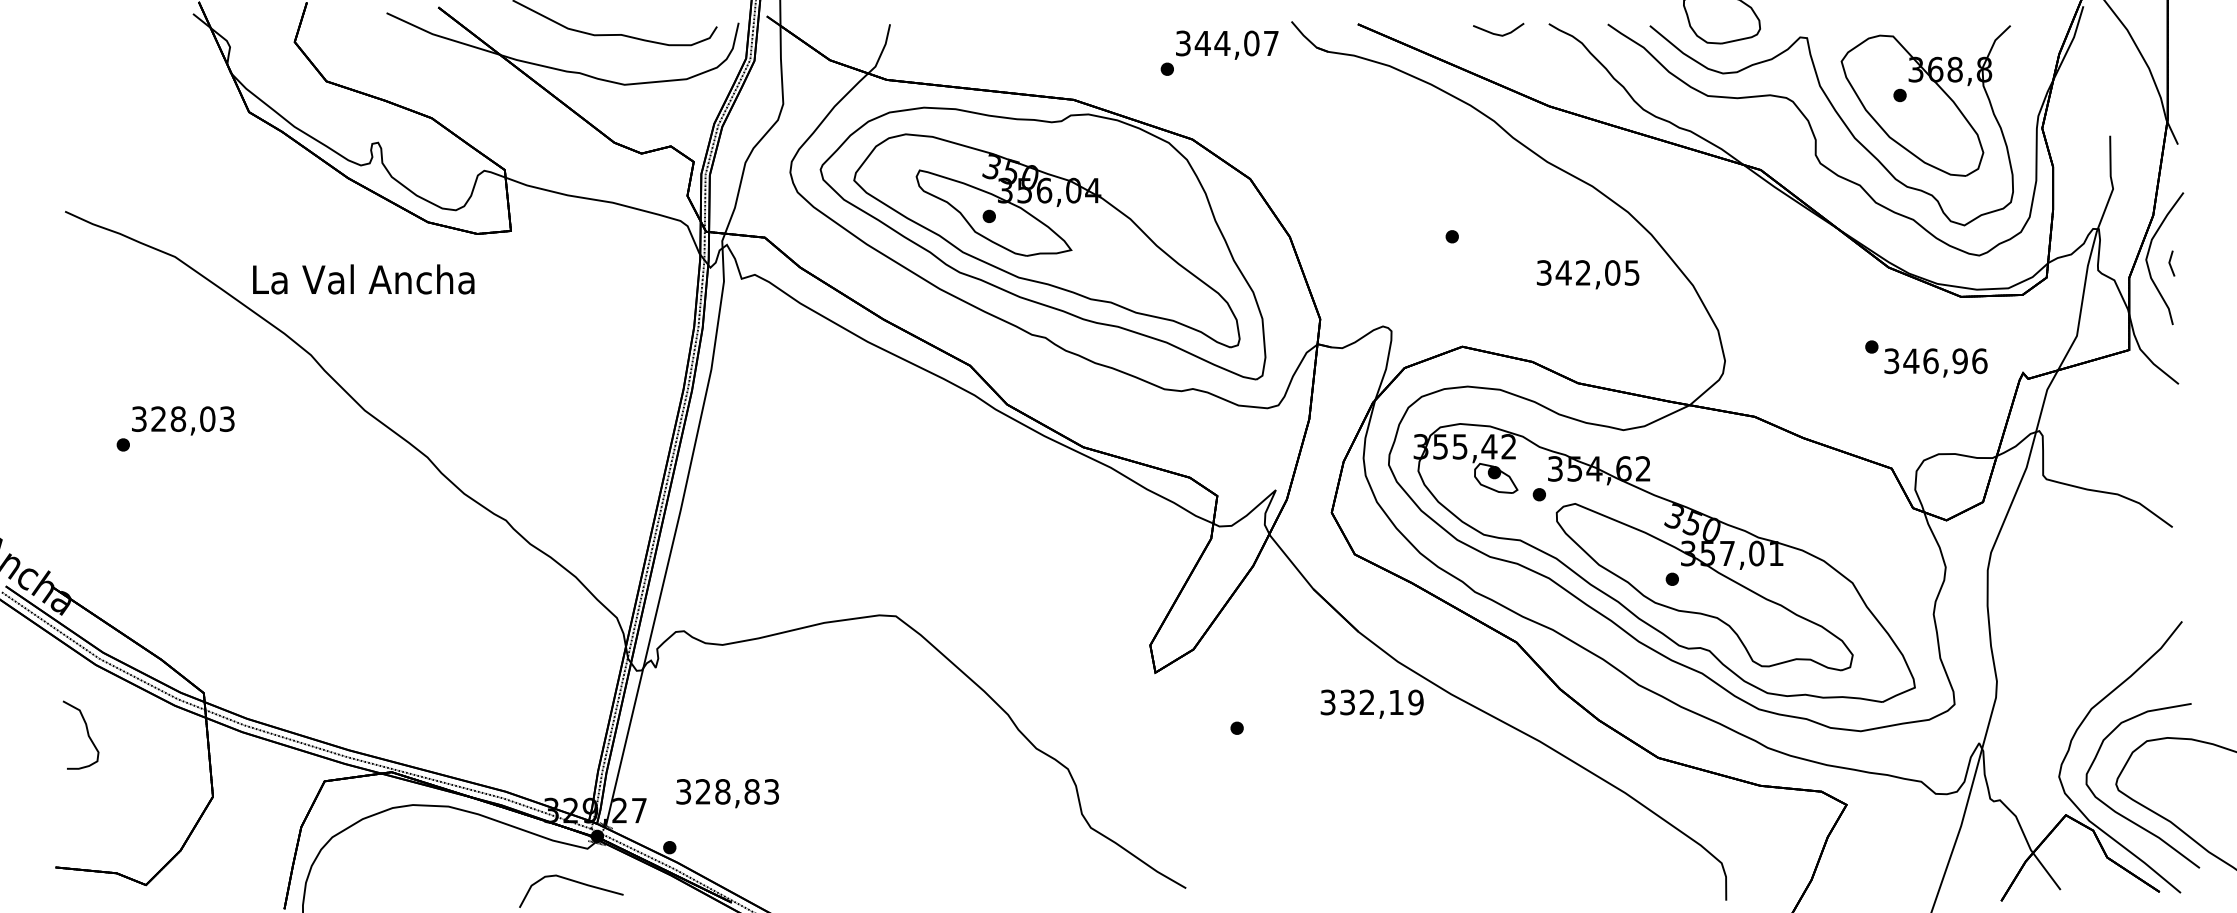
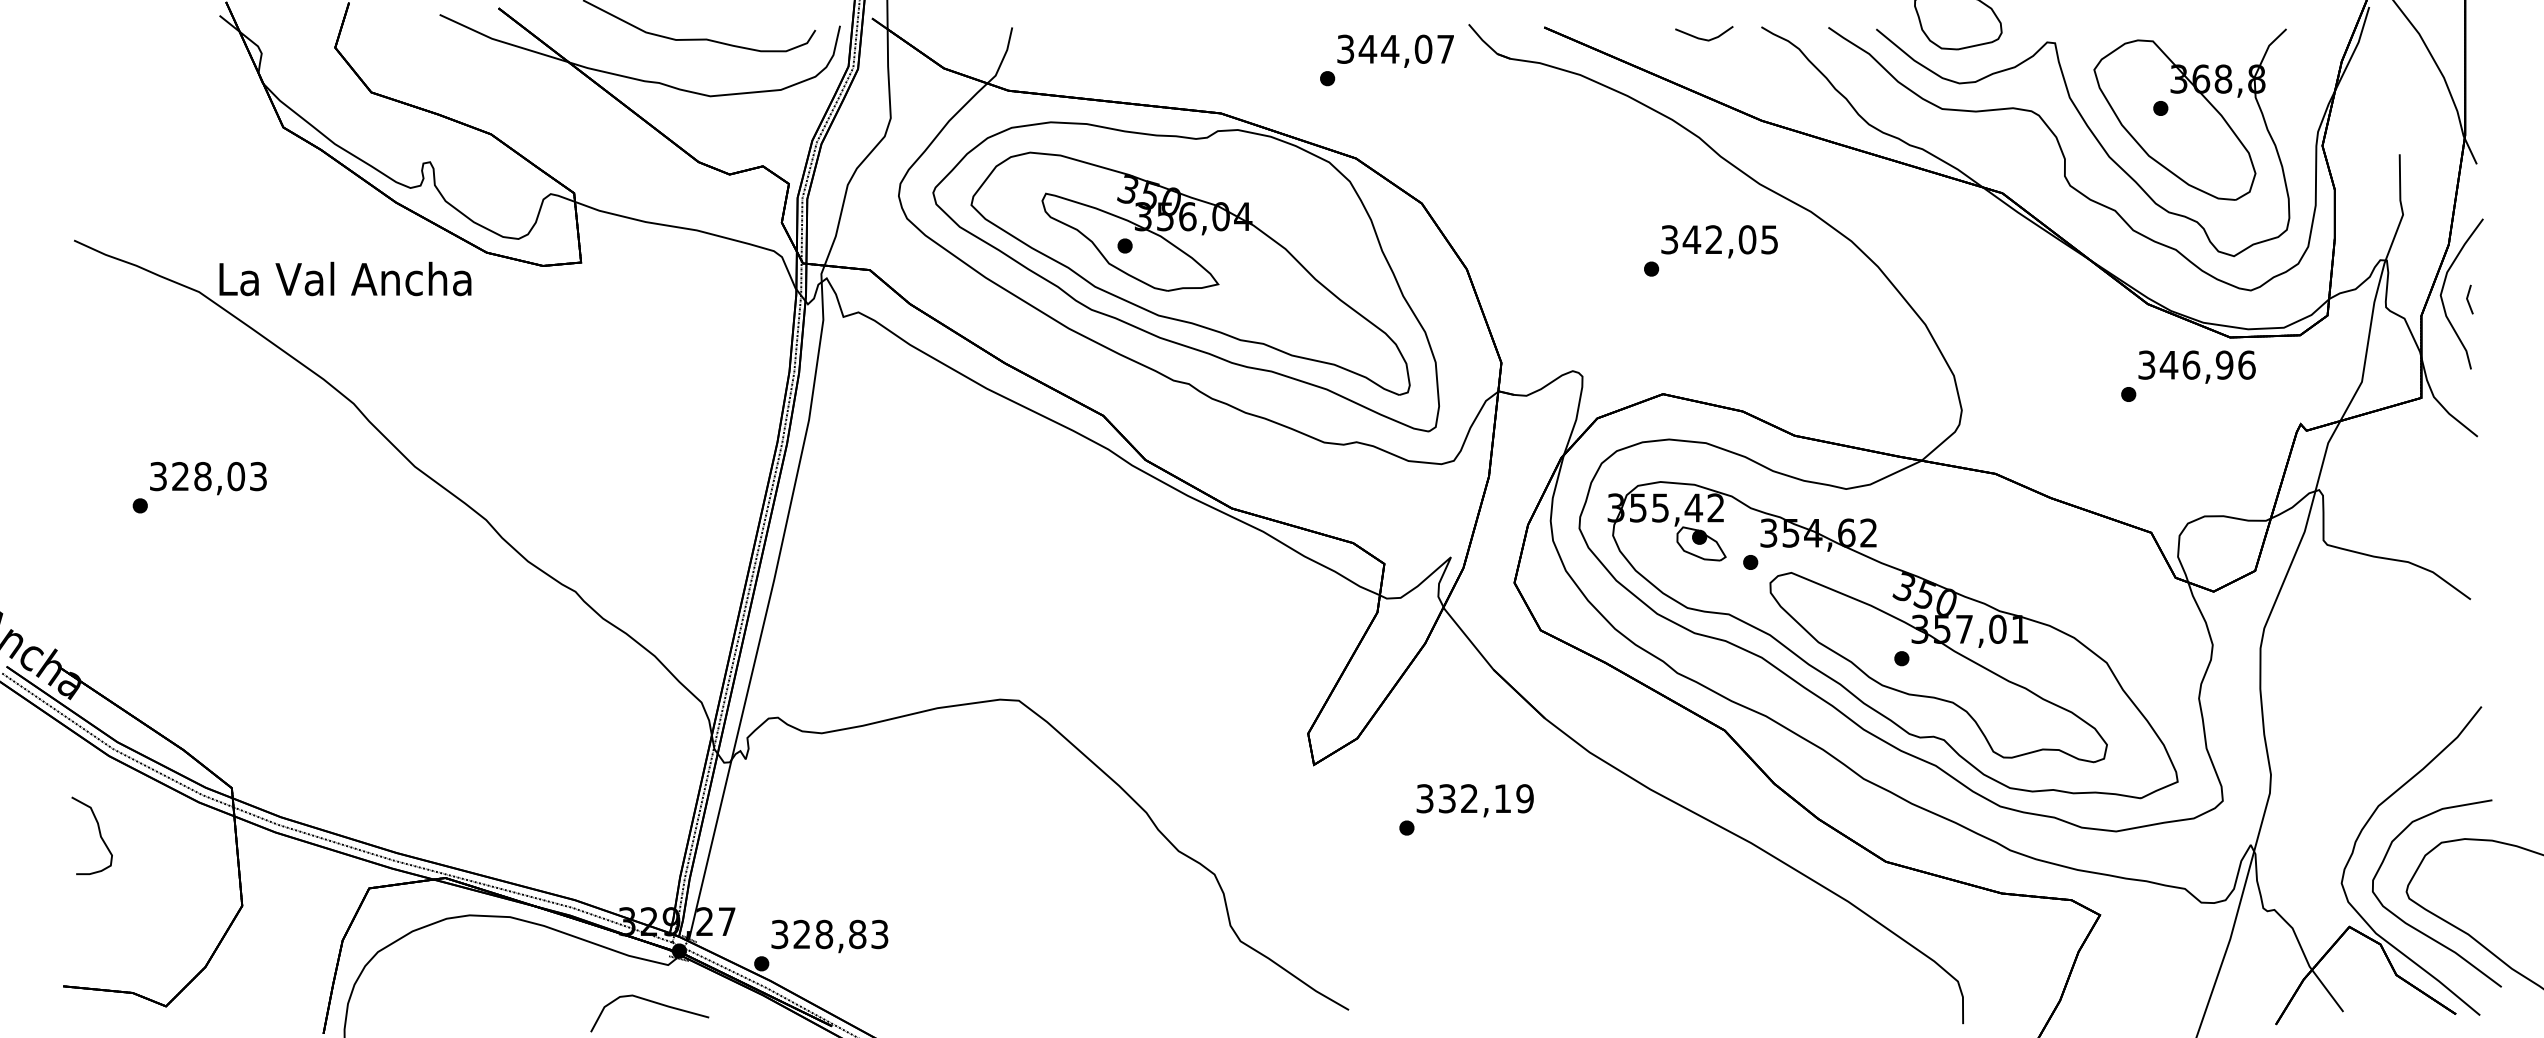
text: (1588, 274) -> (1720, 241), moved
text: (363, 279) -> (345, 279), moved
text: (1935, 362) -> (2196, 366), moved
text: (1371, 703) -> (1474, 799), moved
text: (727, 793) -> (829, 936), moved

